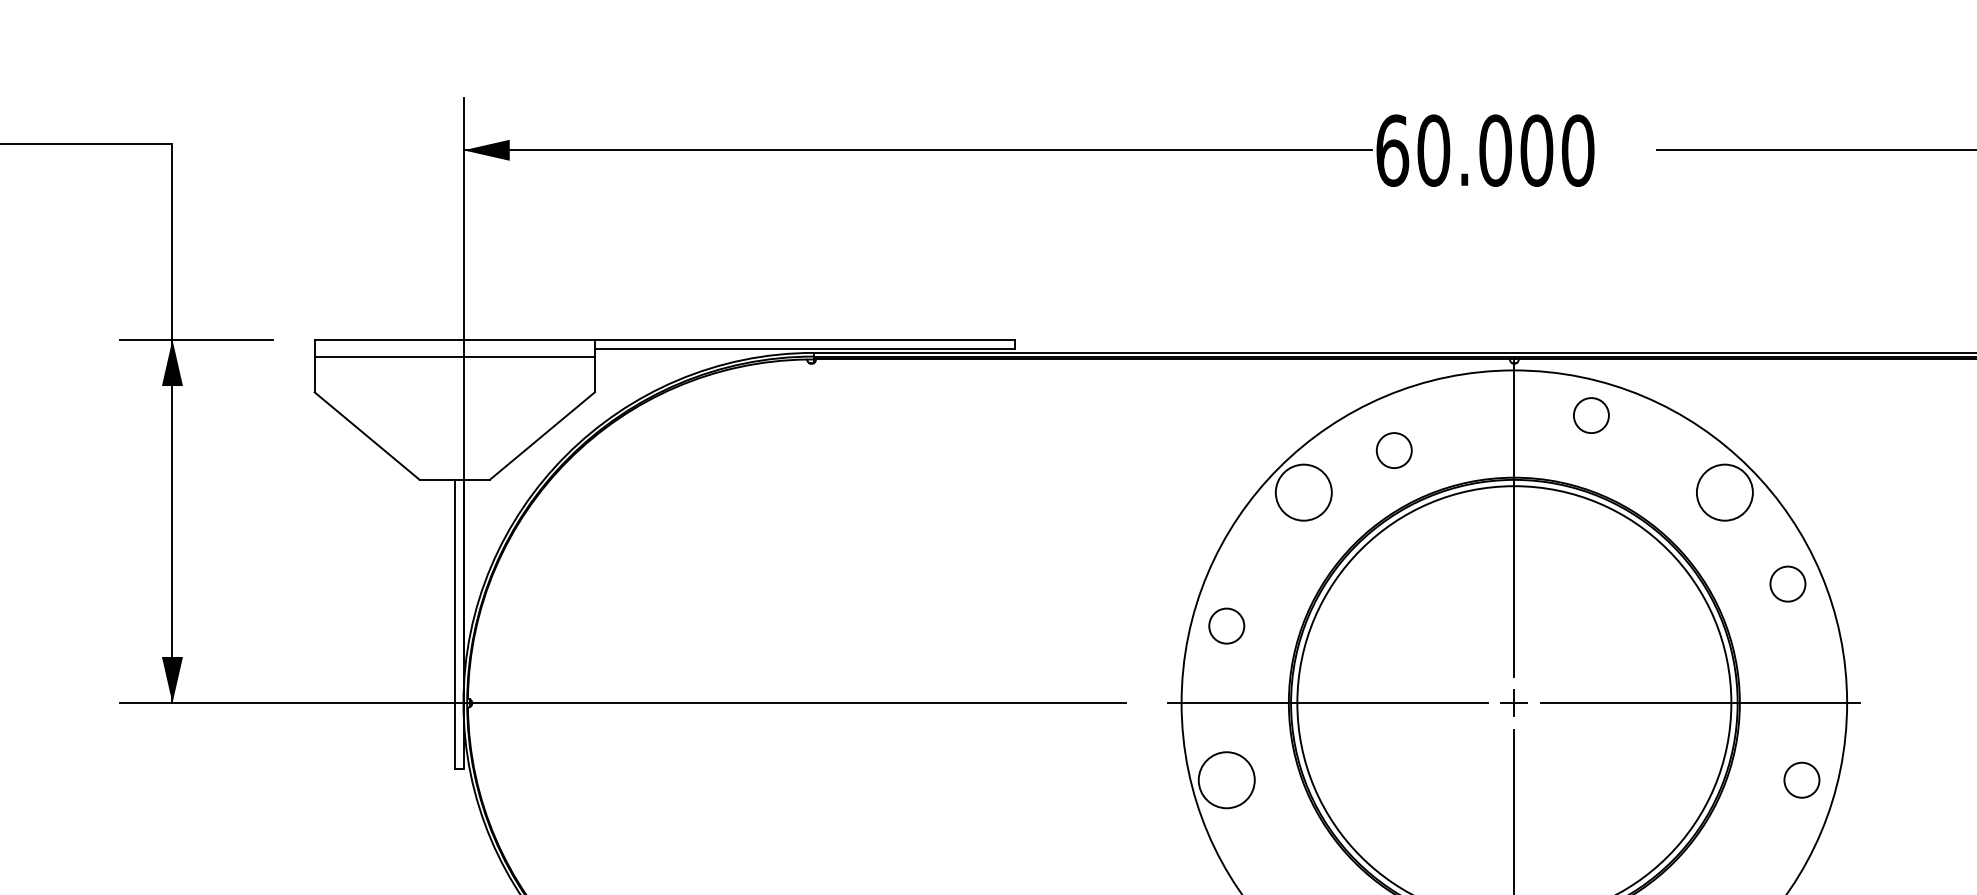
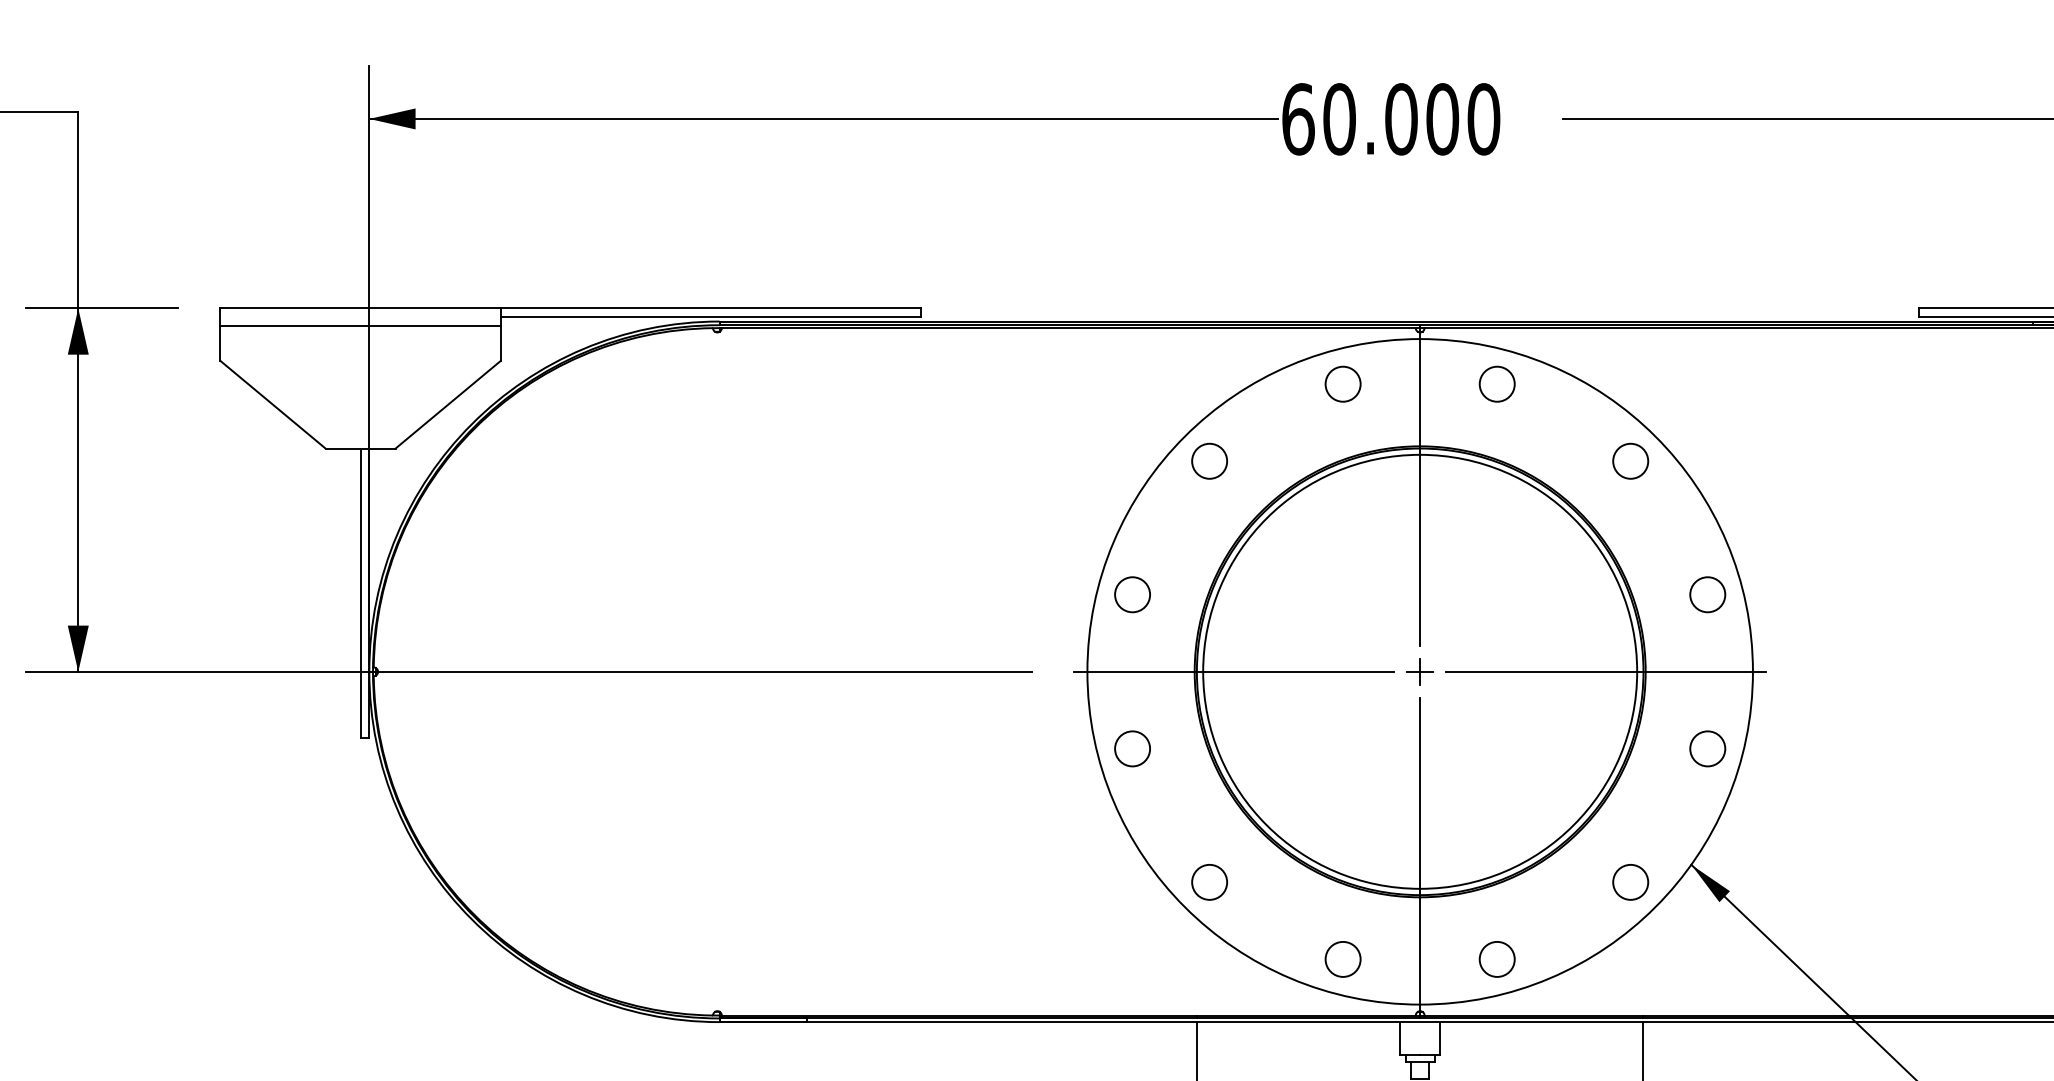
circle: (1393, 449) -> (1342, 383), moved
circle: (1303, 491) -> (1209, 460), size x0.62
circle: (1724, 491) -> (1630, 460), size x0.62
circle: (1787, 583) -> (1707, 594), moved
circle: (1226, 779) -> (1132, 748), size x0.62

